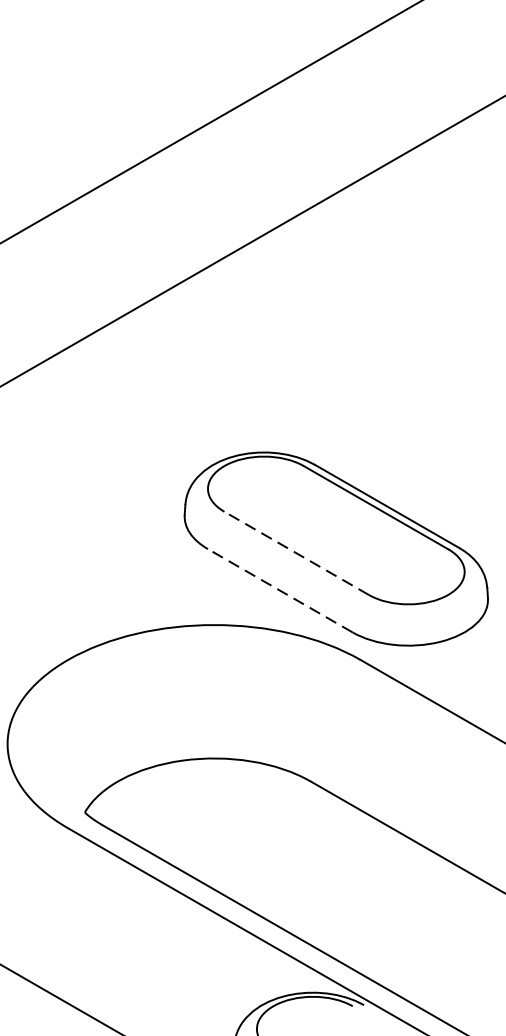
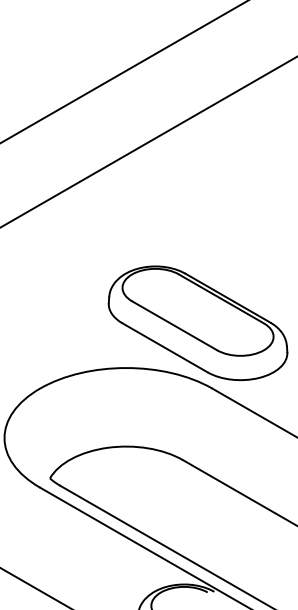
line: (296, 552) -> (174, 325), dashed -> solid
line: (279, 590) -> (164, 347), dashed -> solid

